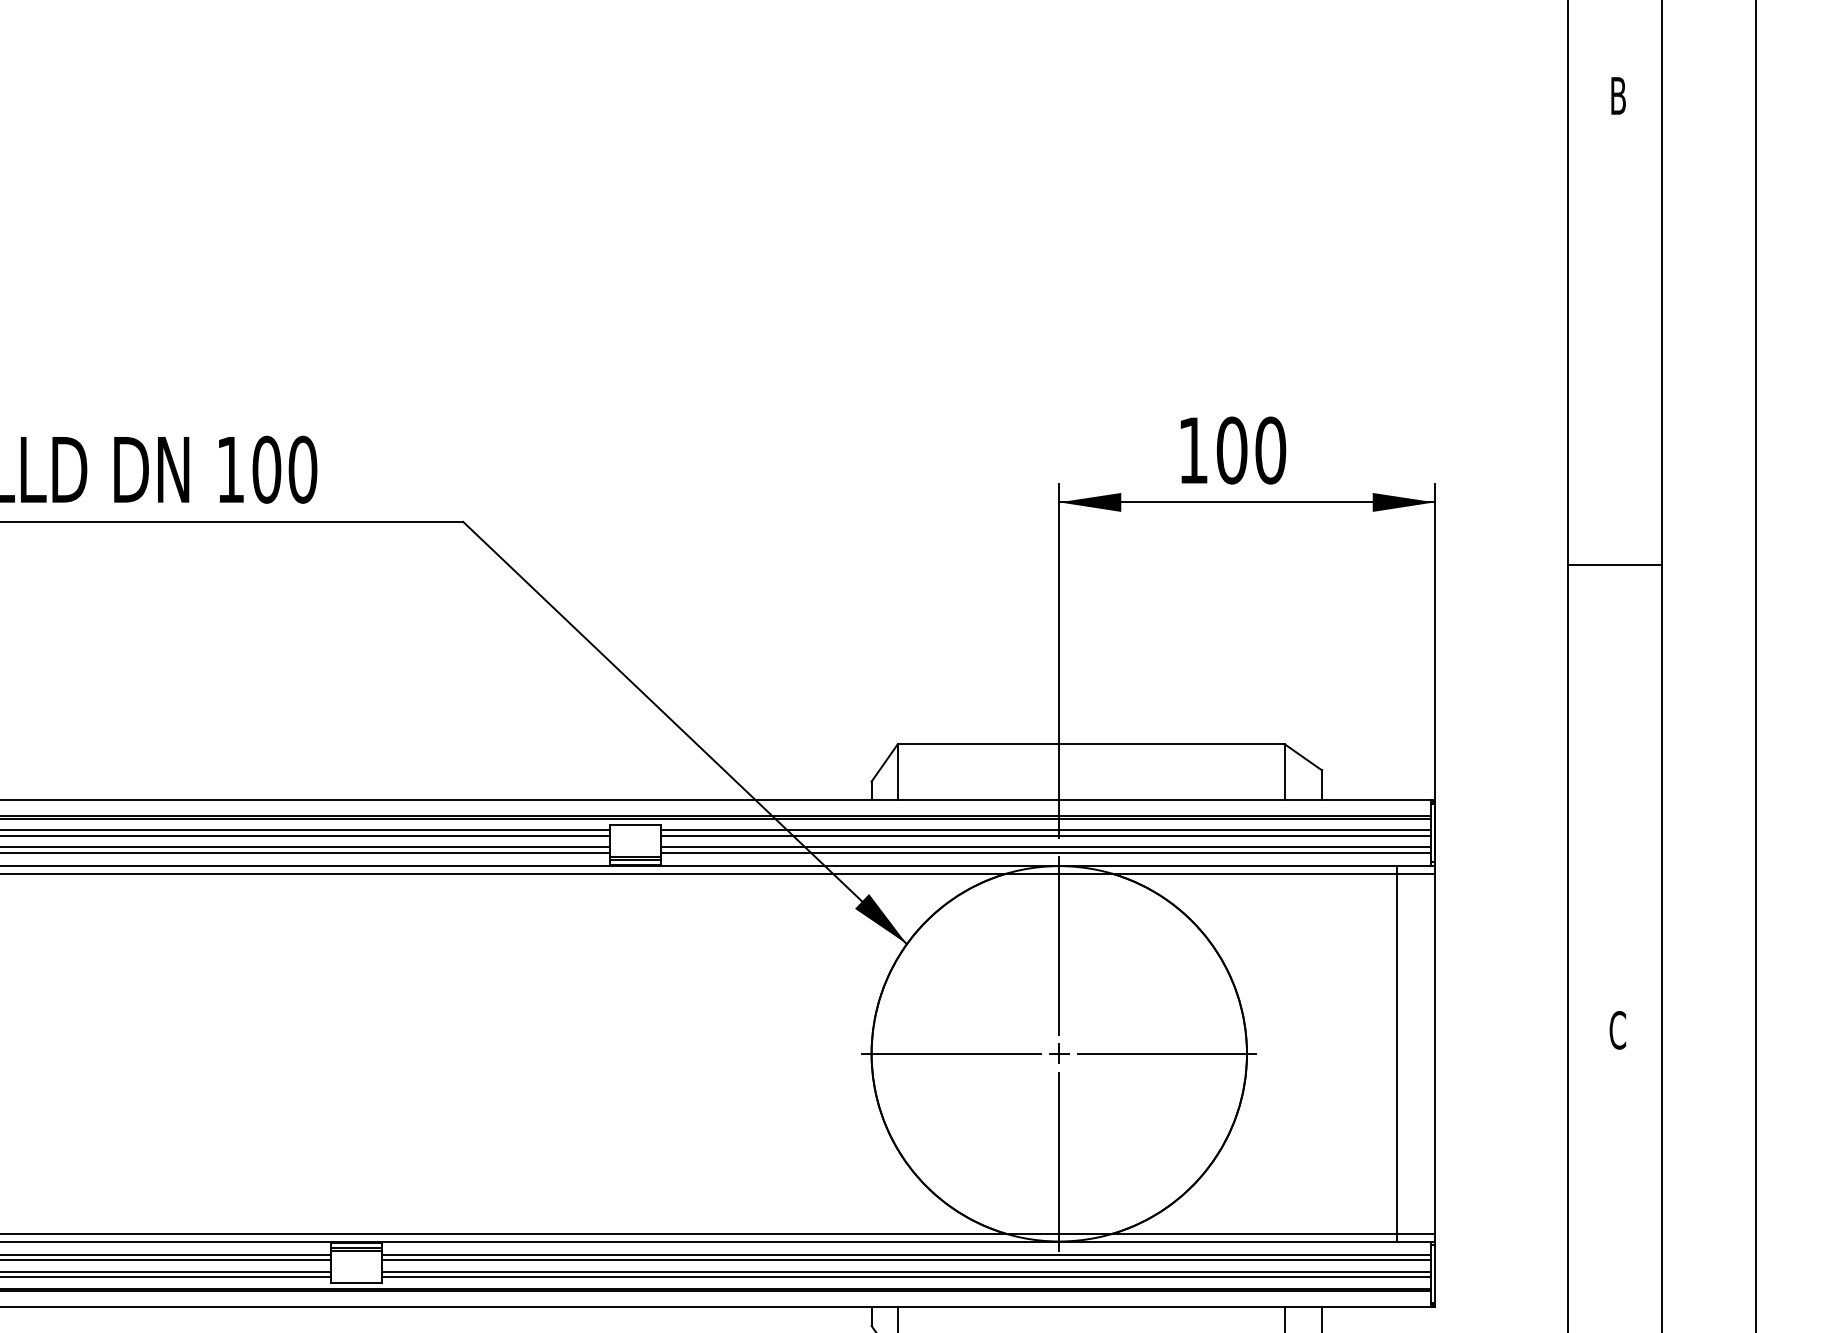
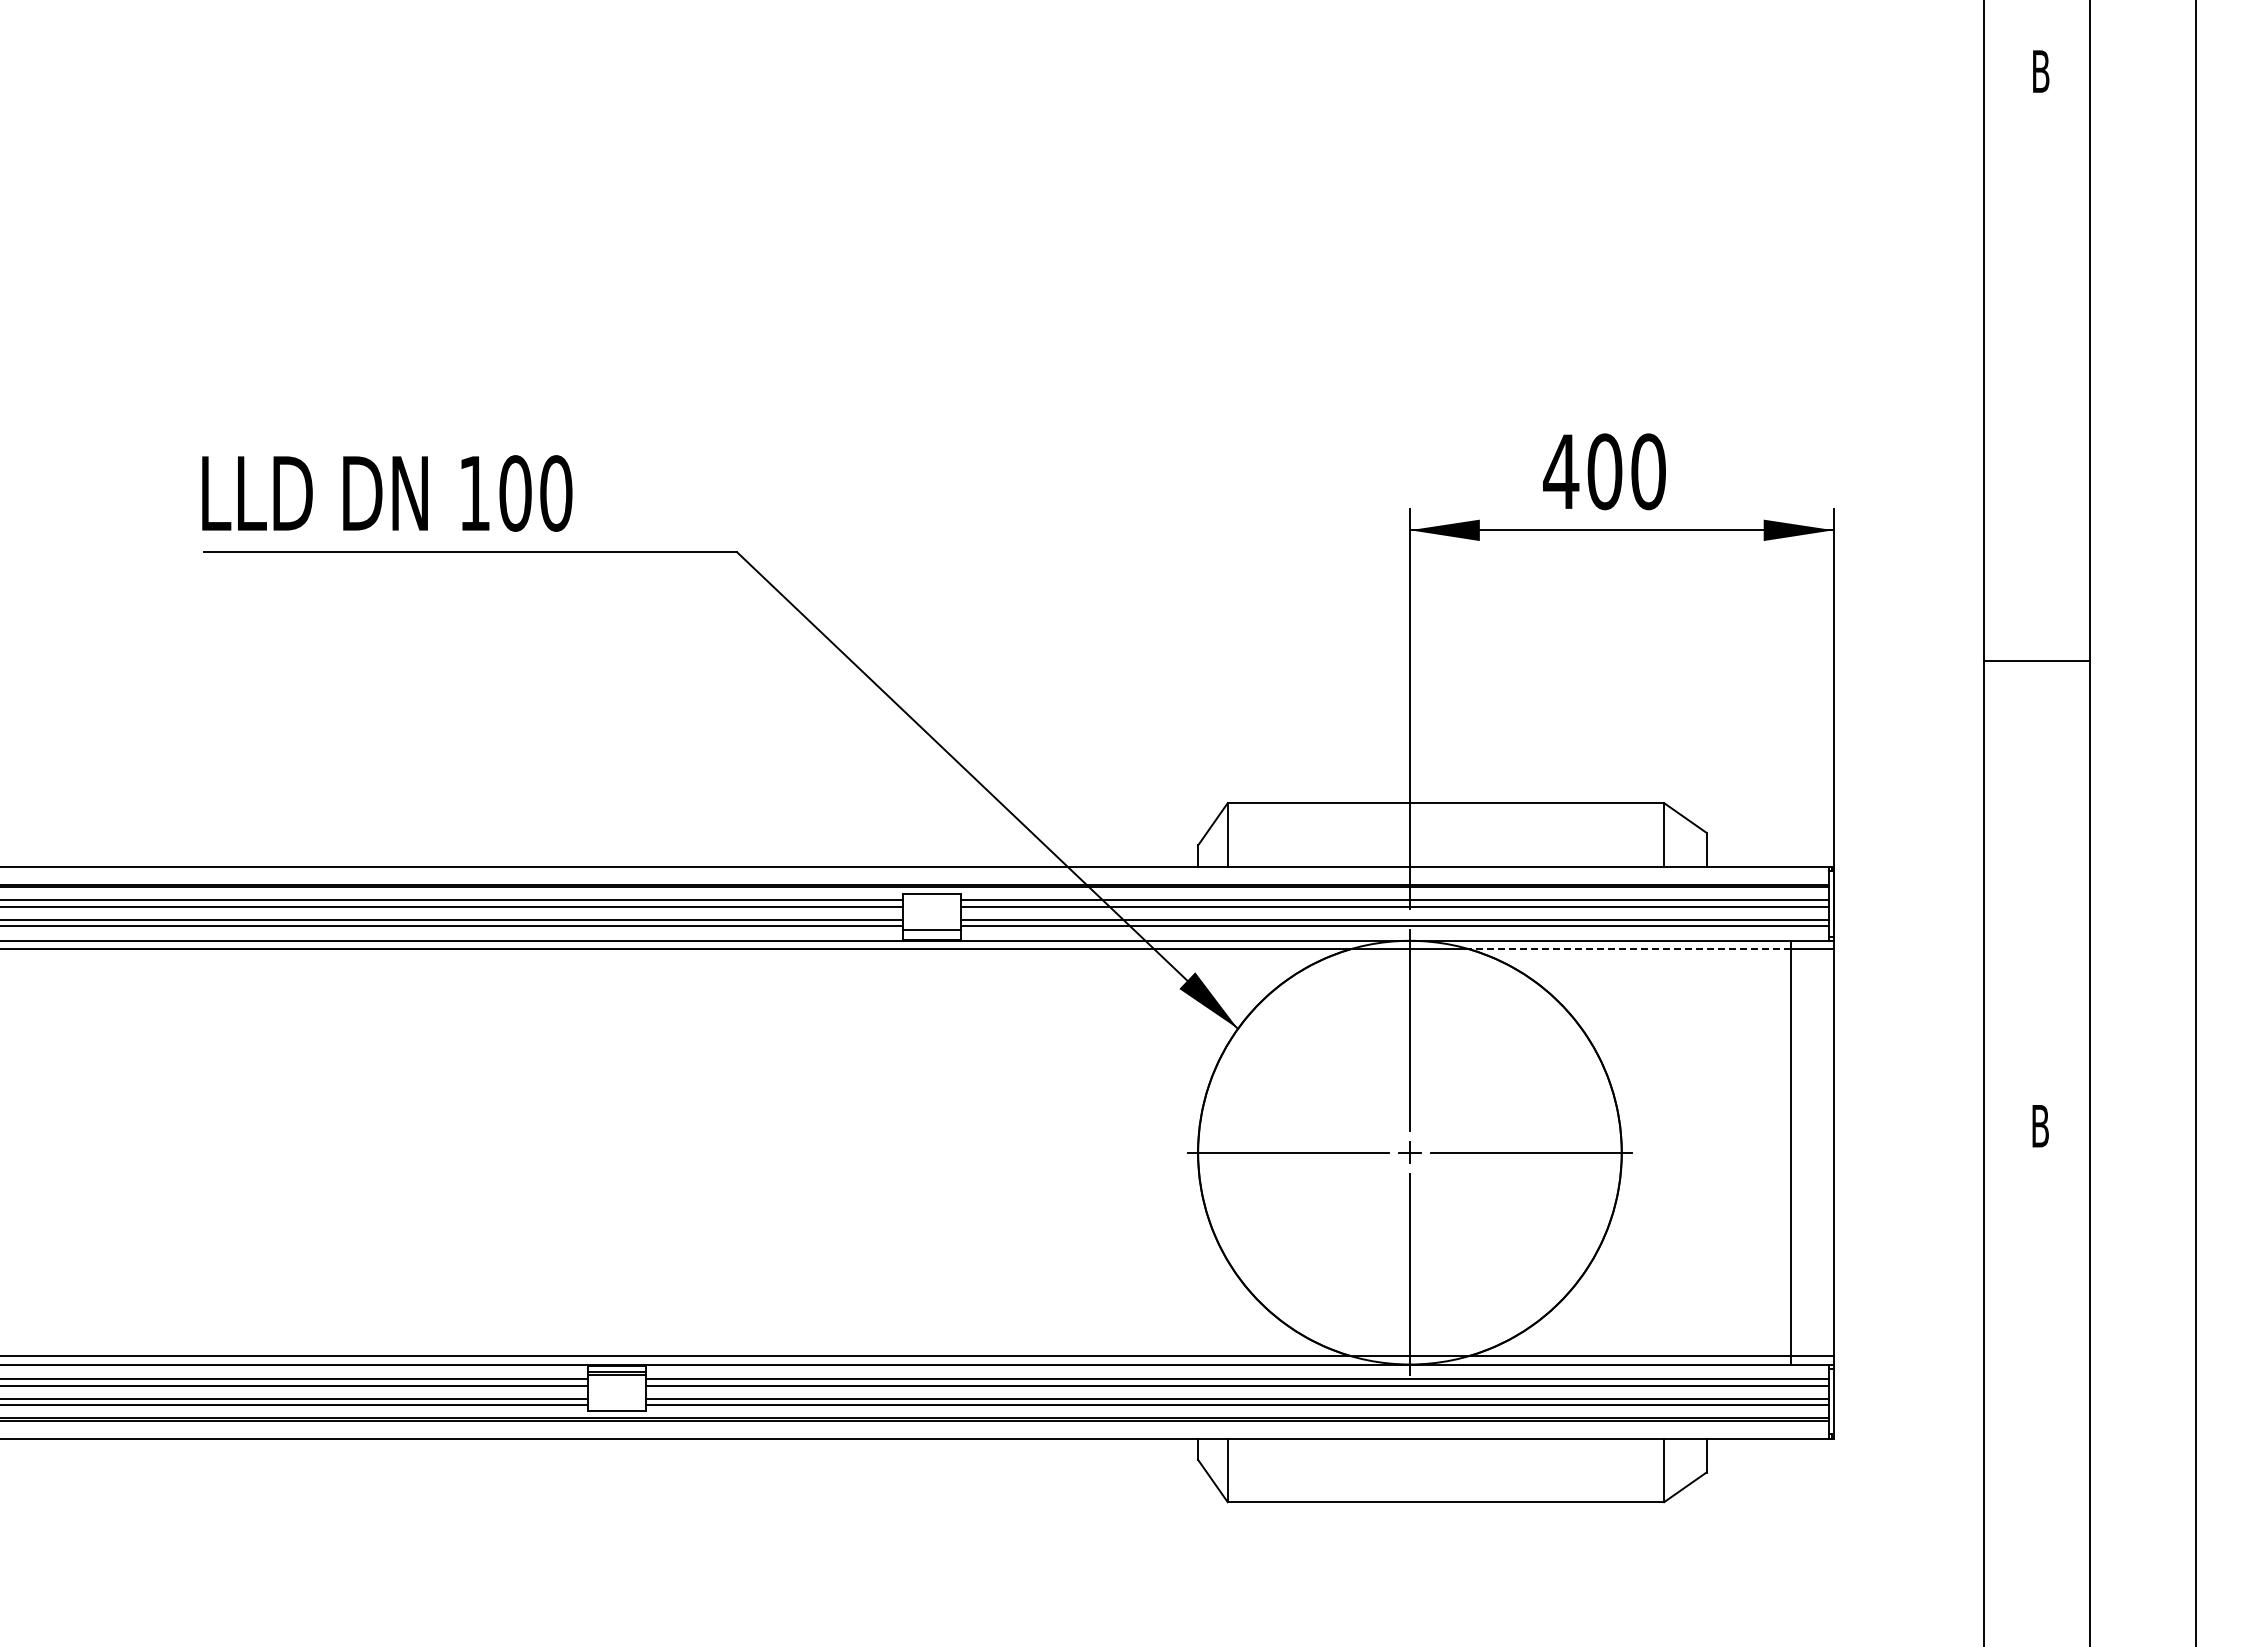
text: (1193, 450) -> (1561, 471), 100 -> 400
line: (1615, 565) -> (2037, 661), moved
line: (635, 859) -> (931, 933), removed
line: (1254, 873) -> (1630, 949), solid -> dashed
text: (1617, 1030) -> (2040, 1126), C -> B

